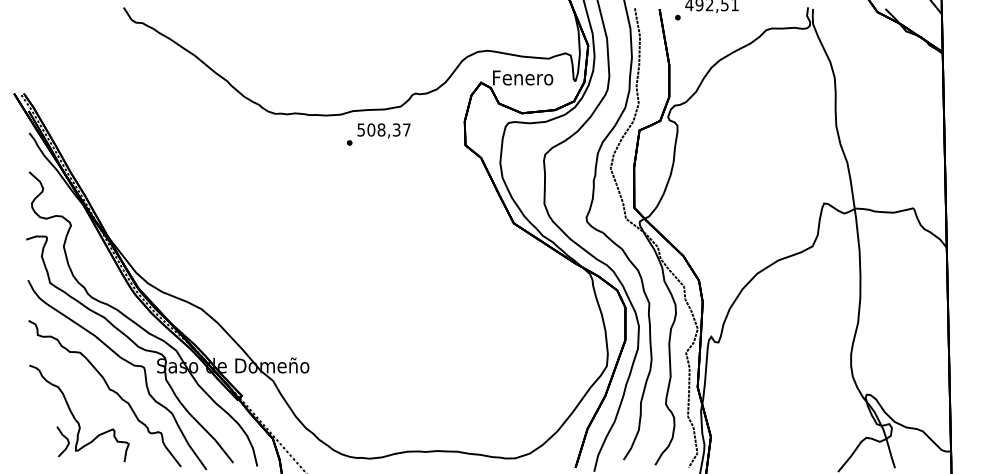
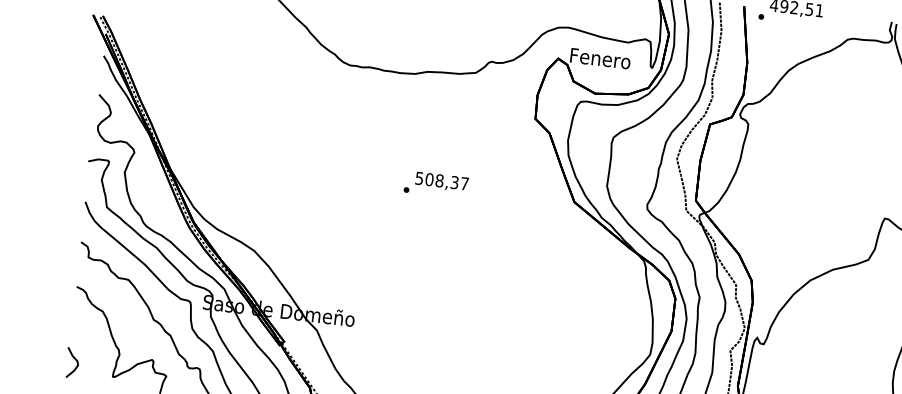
text: (378, 134) -> (436, 184), moved
curve: (65, 438) -> (75, 360), moved

